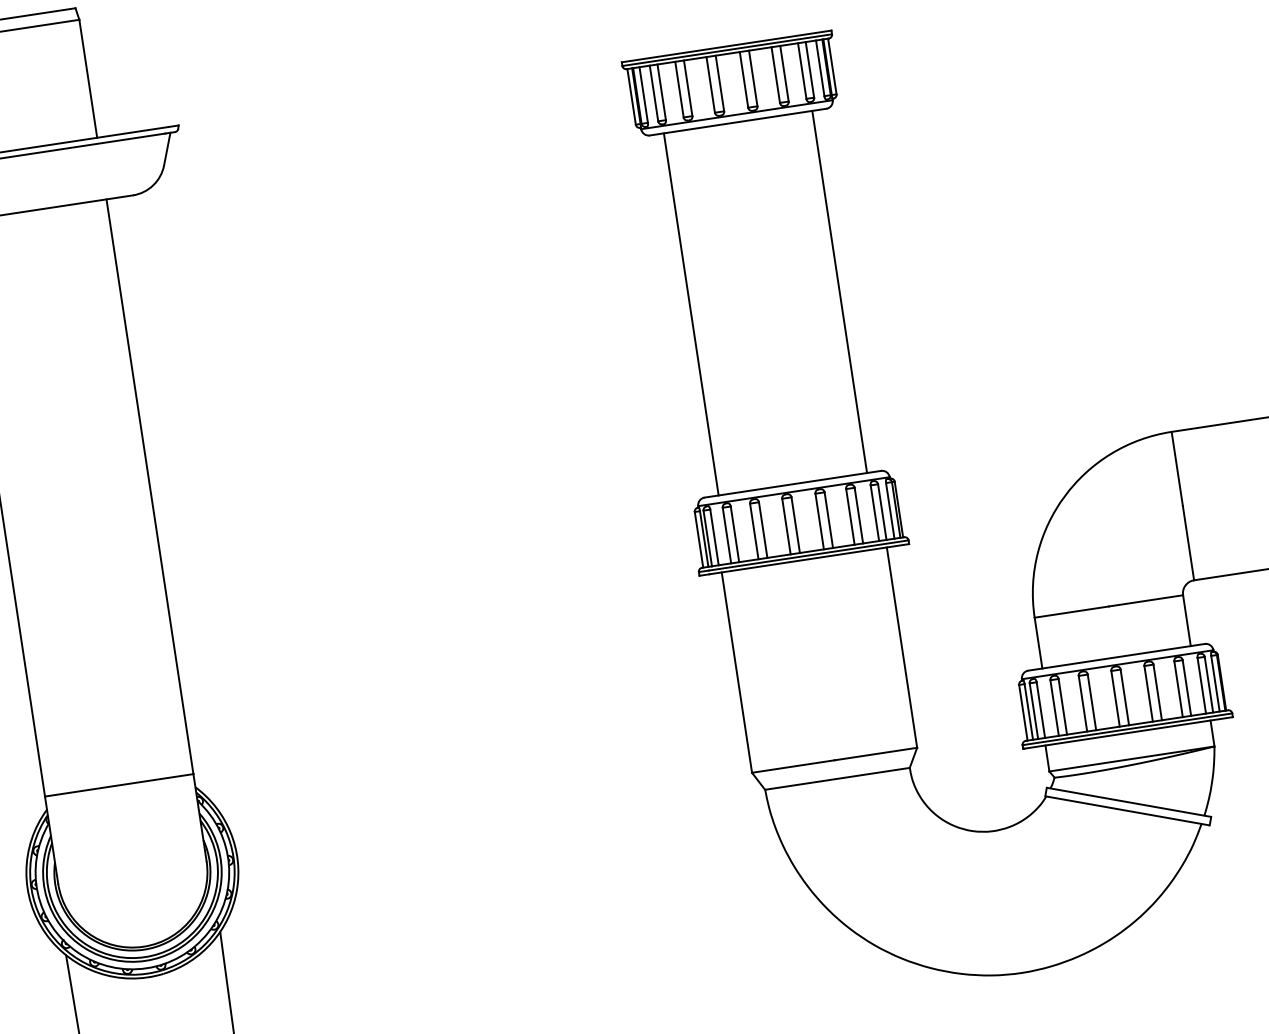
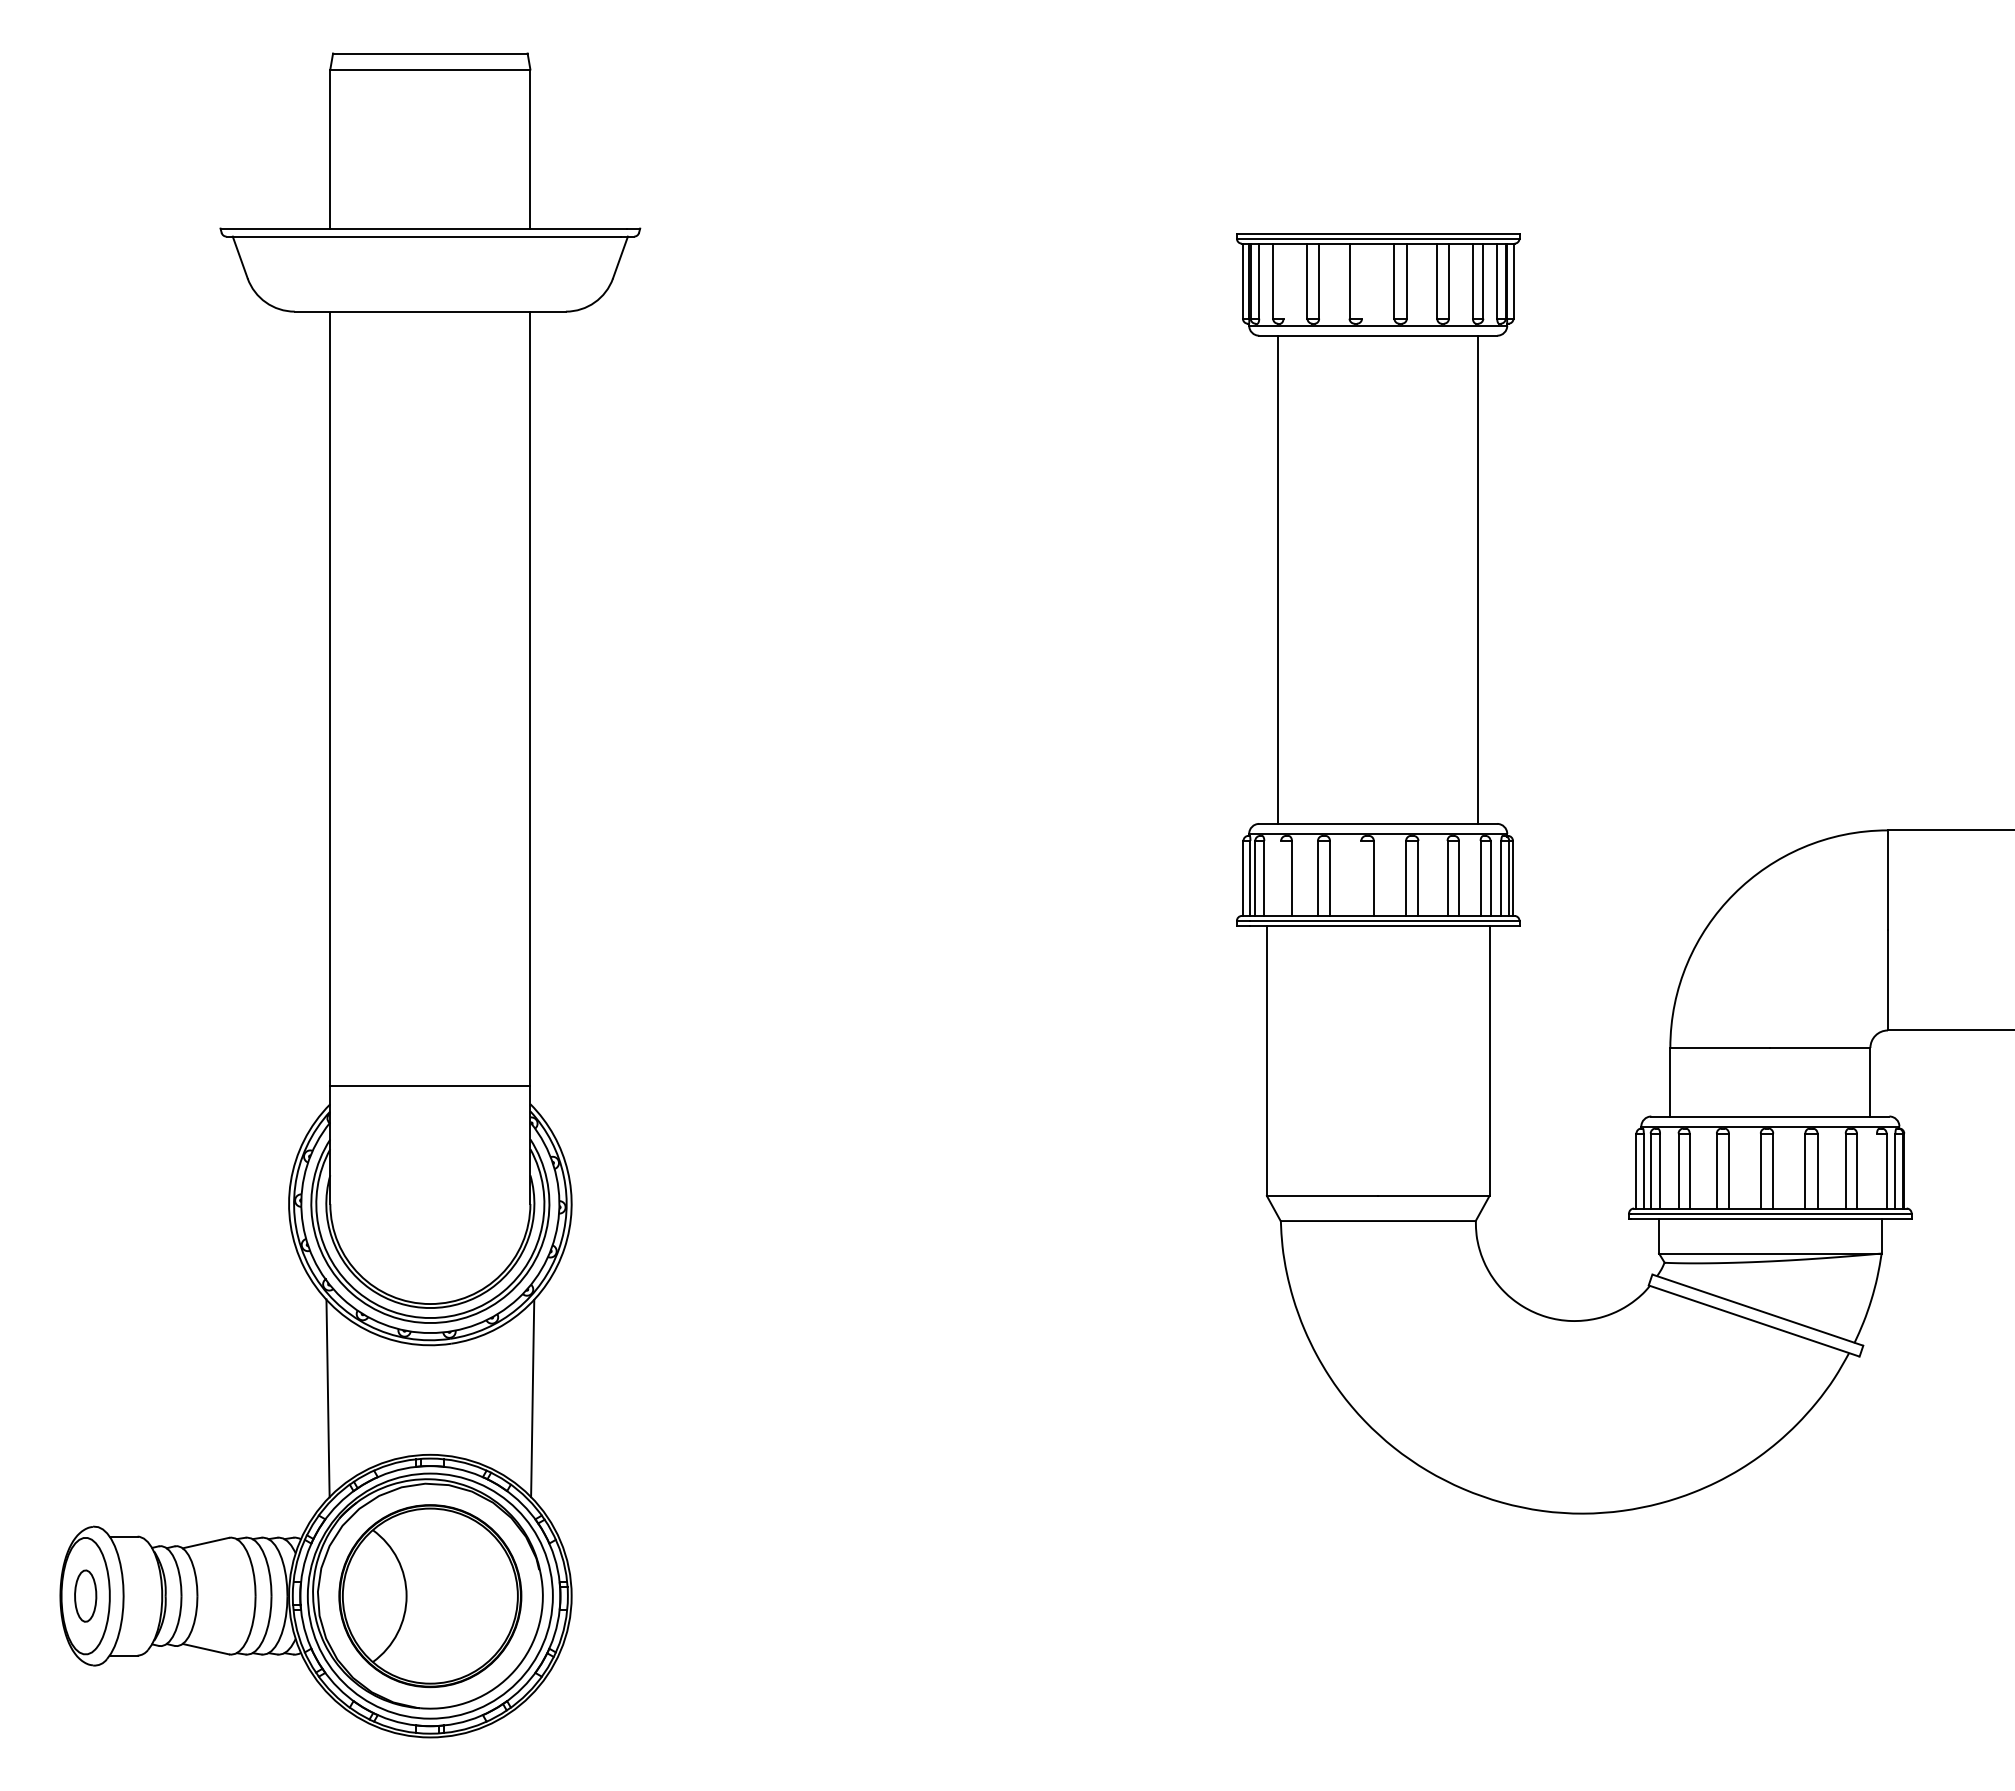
line: (719, 83) -> (1361, 280), removed
line: (661, 91) -> (1283, 280), removed
line: (786, 525) -> (1361, 877), removed
line: (727, 534) -> (1281, 877), removed
line: (1202, 685) -> (1877, 1170), removed

